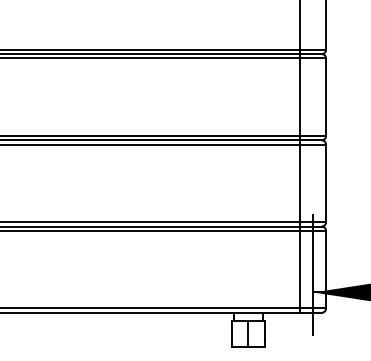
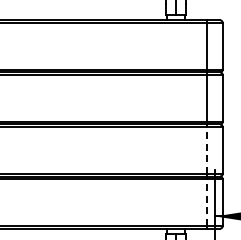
line: (300, 183) -> (207, 150), solid -> dashed
line: (300, 269) -> (207, 202), solid -> dashed

